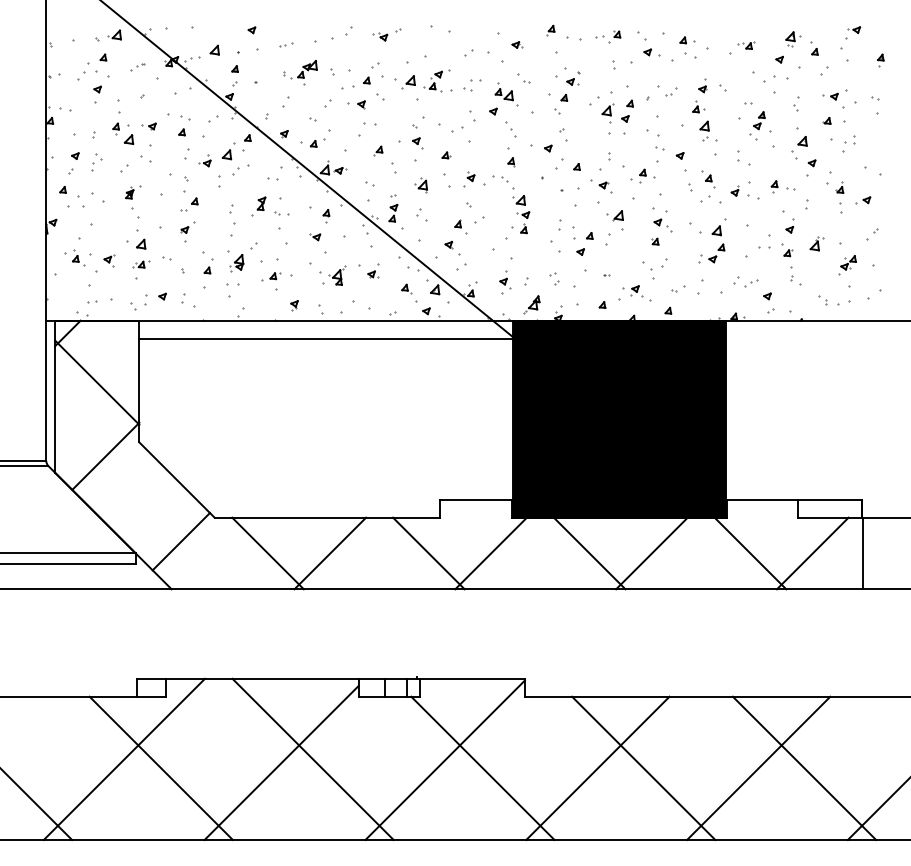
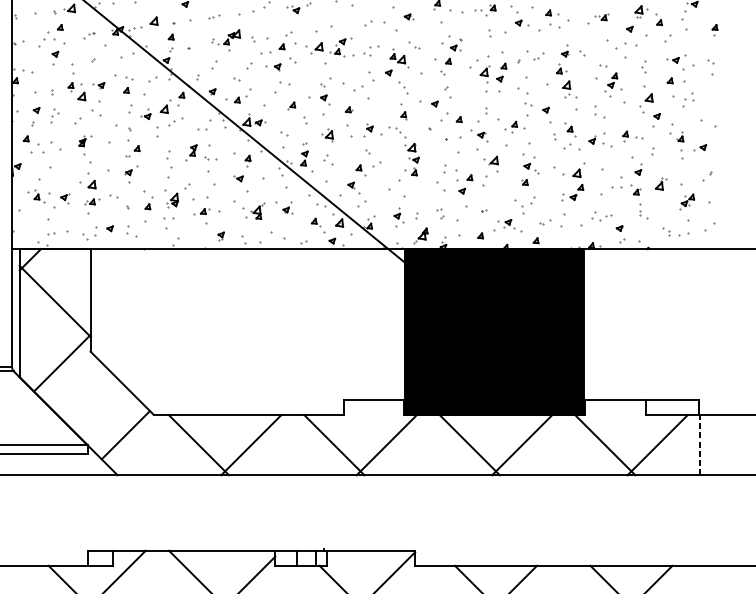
line: (325, 338) -> (247, 264), removed
line: (862, 553) -> (699, 445), solid -> dashed

